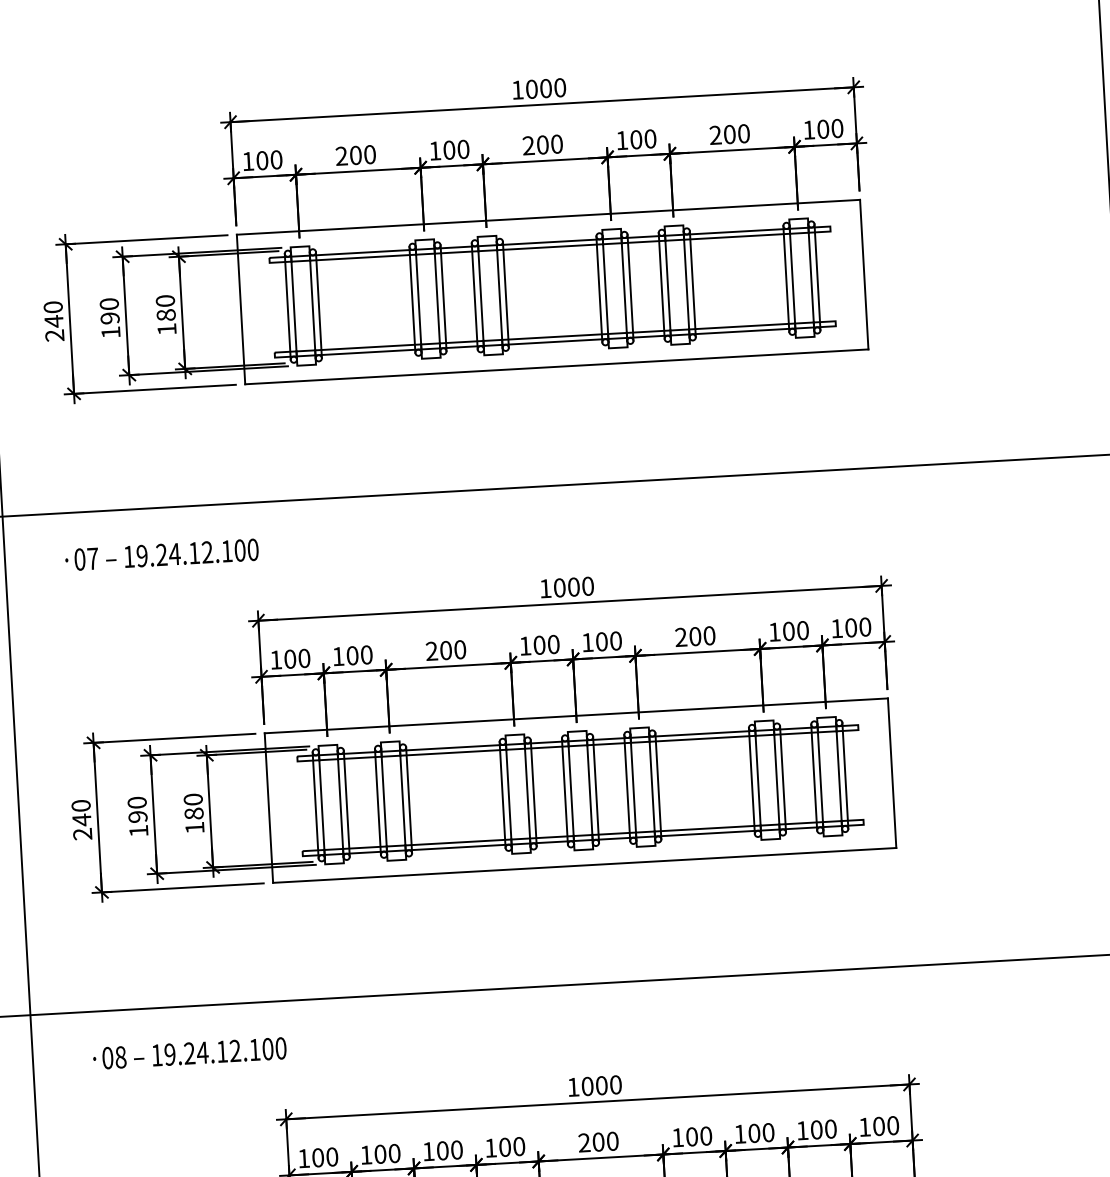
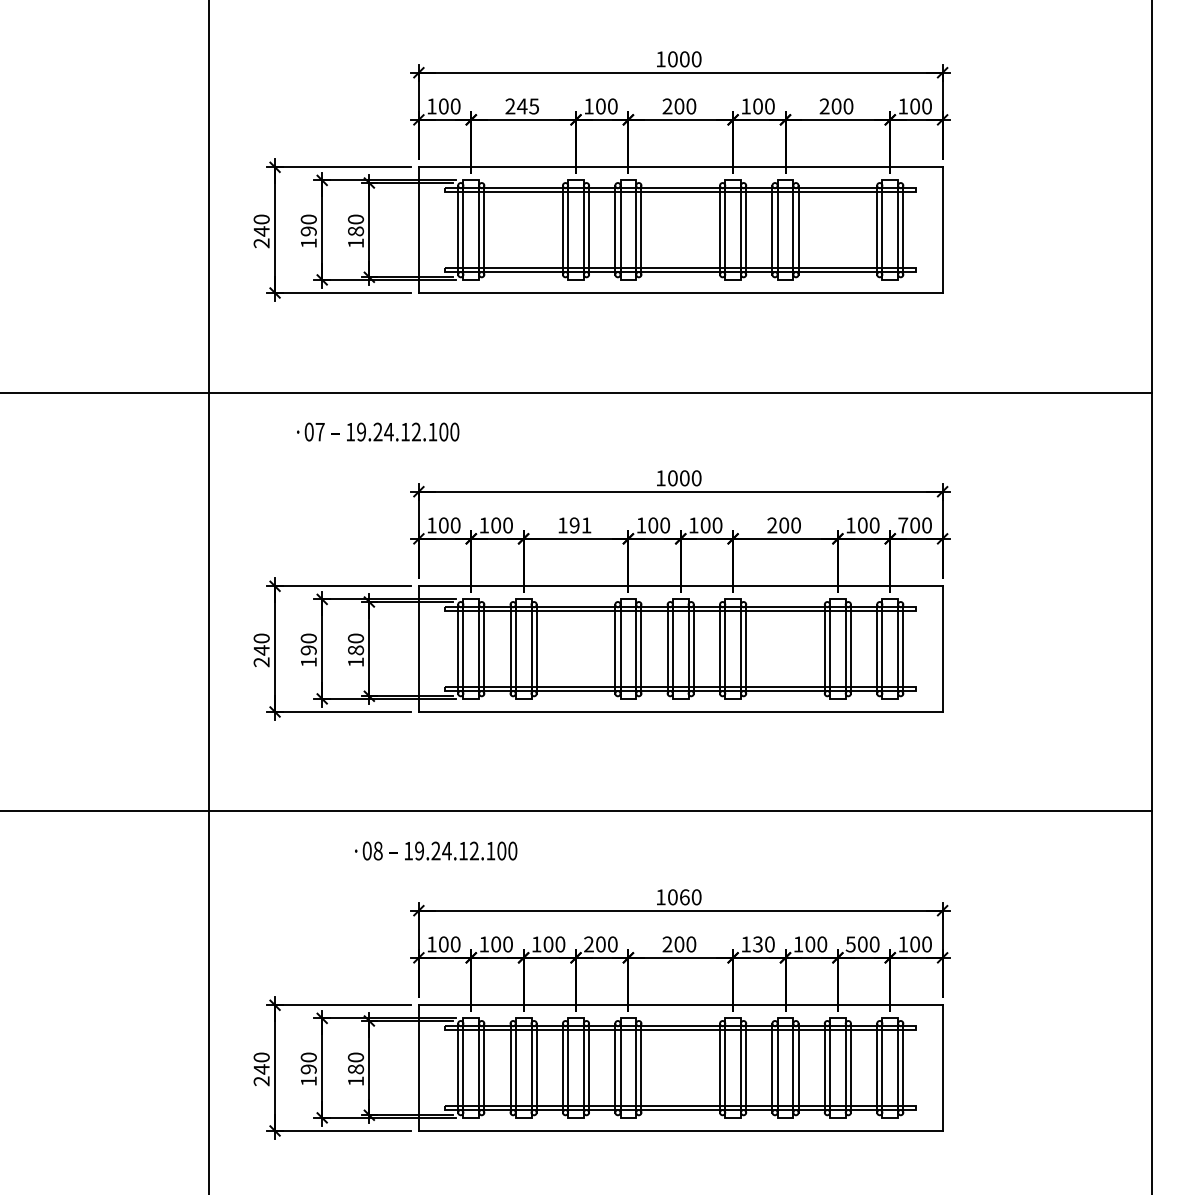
text: (362, 155) -> (527, 106), 200 -> 245
text: (162, 554) -> (378, 431), moved
text: (837, 628) -> (903, 525), 100 -> 700
text: (445, 650) -> (574, 525), 200 -> 191
text: (190, 1052) -> (436, 850), moved
text: (601, 1085) -> (684, 897), 1000 -> 1060
text: (802, 1130) -> (850, 944), 100 -> 500
text: (691, 1137) -> (757, 944), 100 -> 130
text: (490, 1148) -> (588, 944), 100 -> 200

